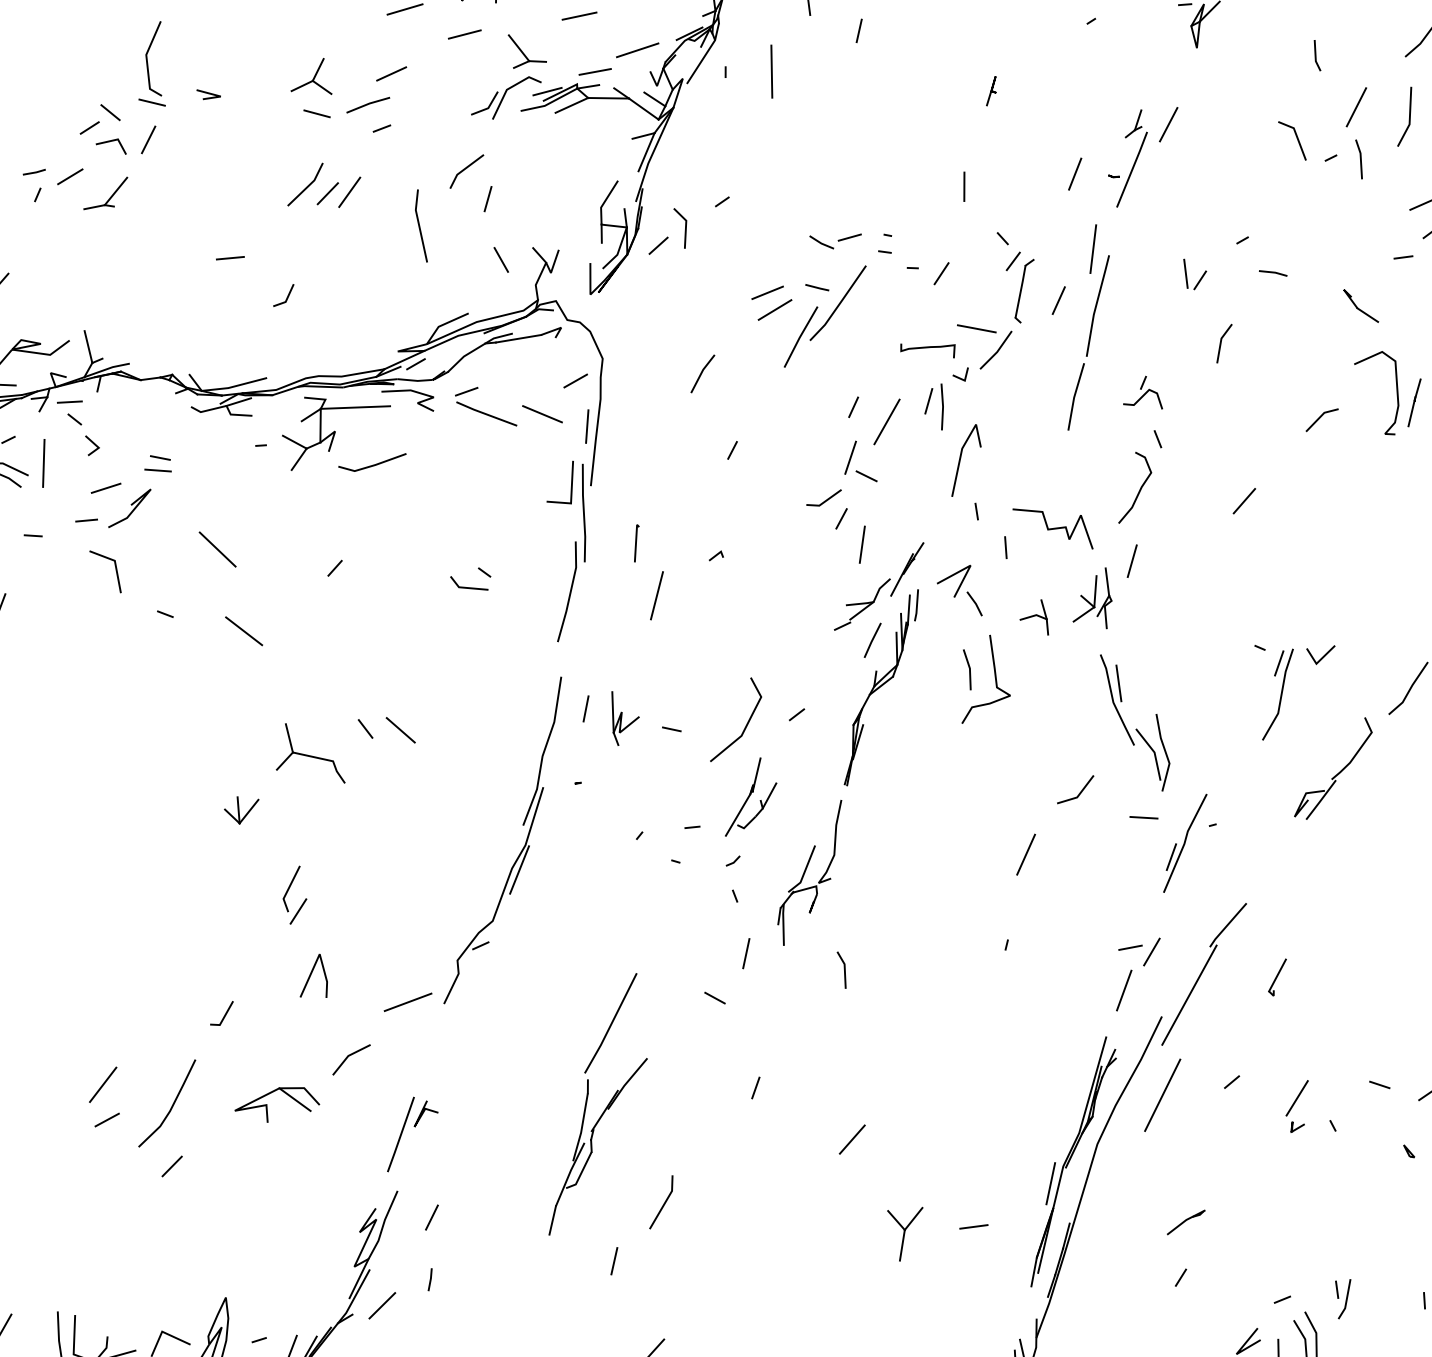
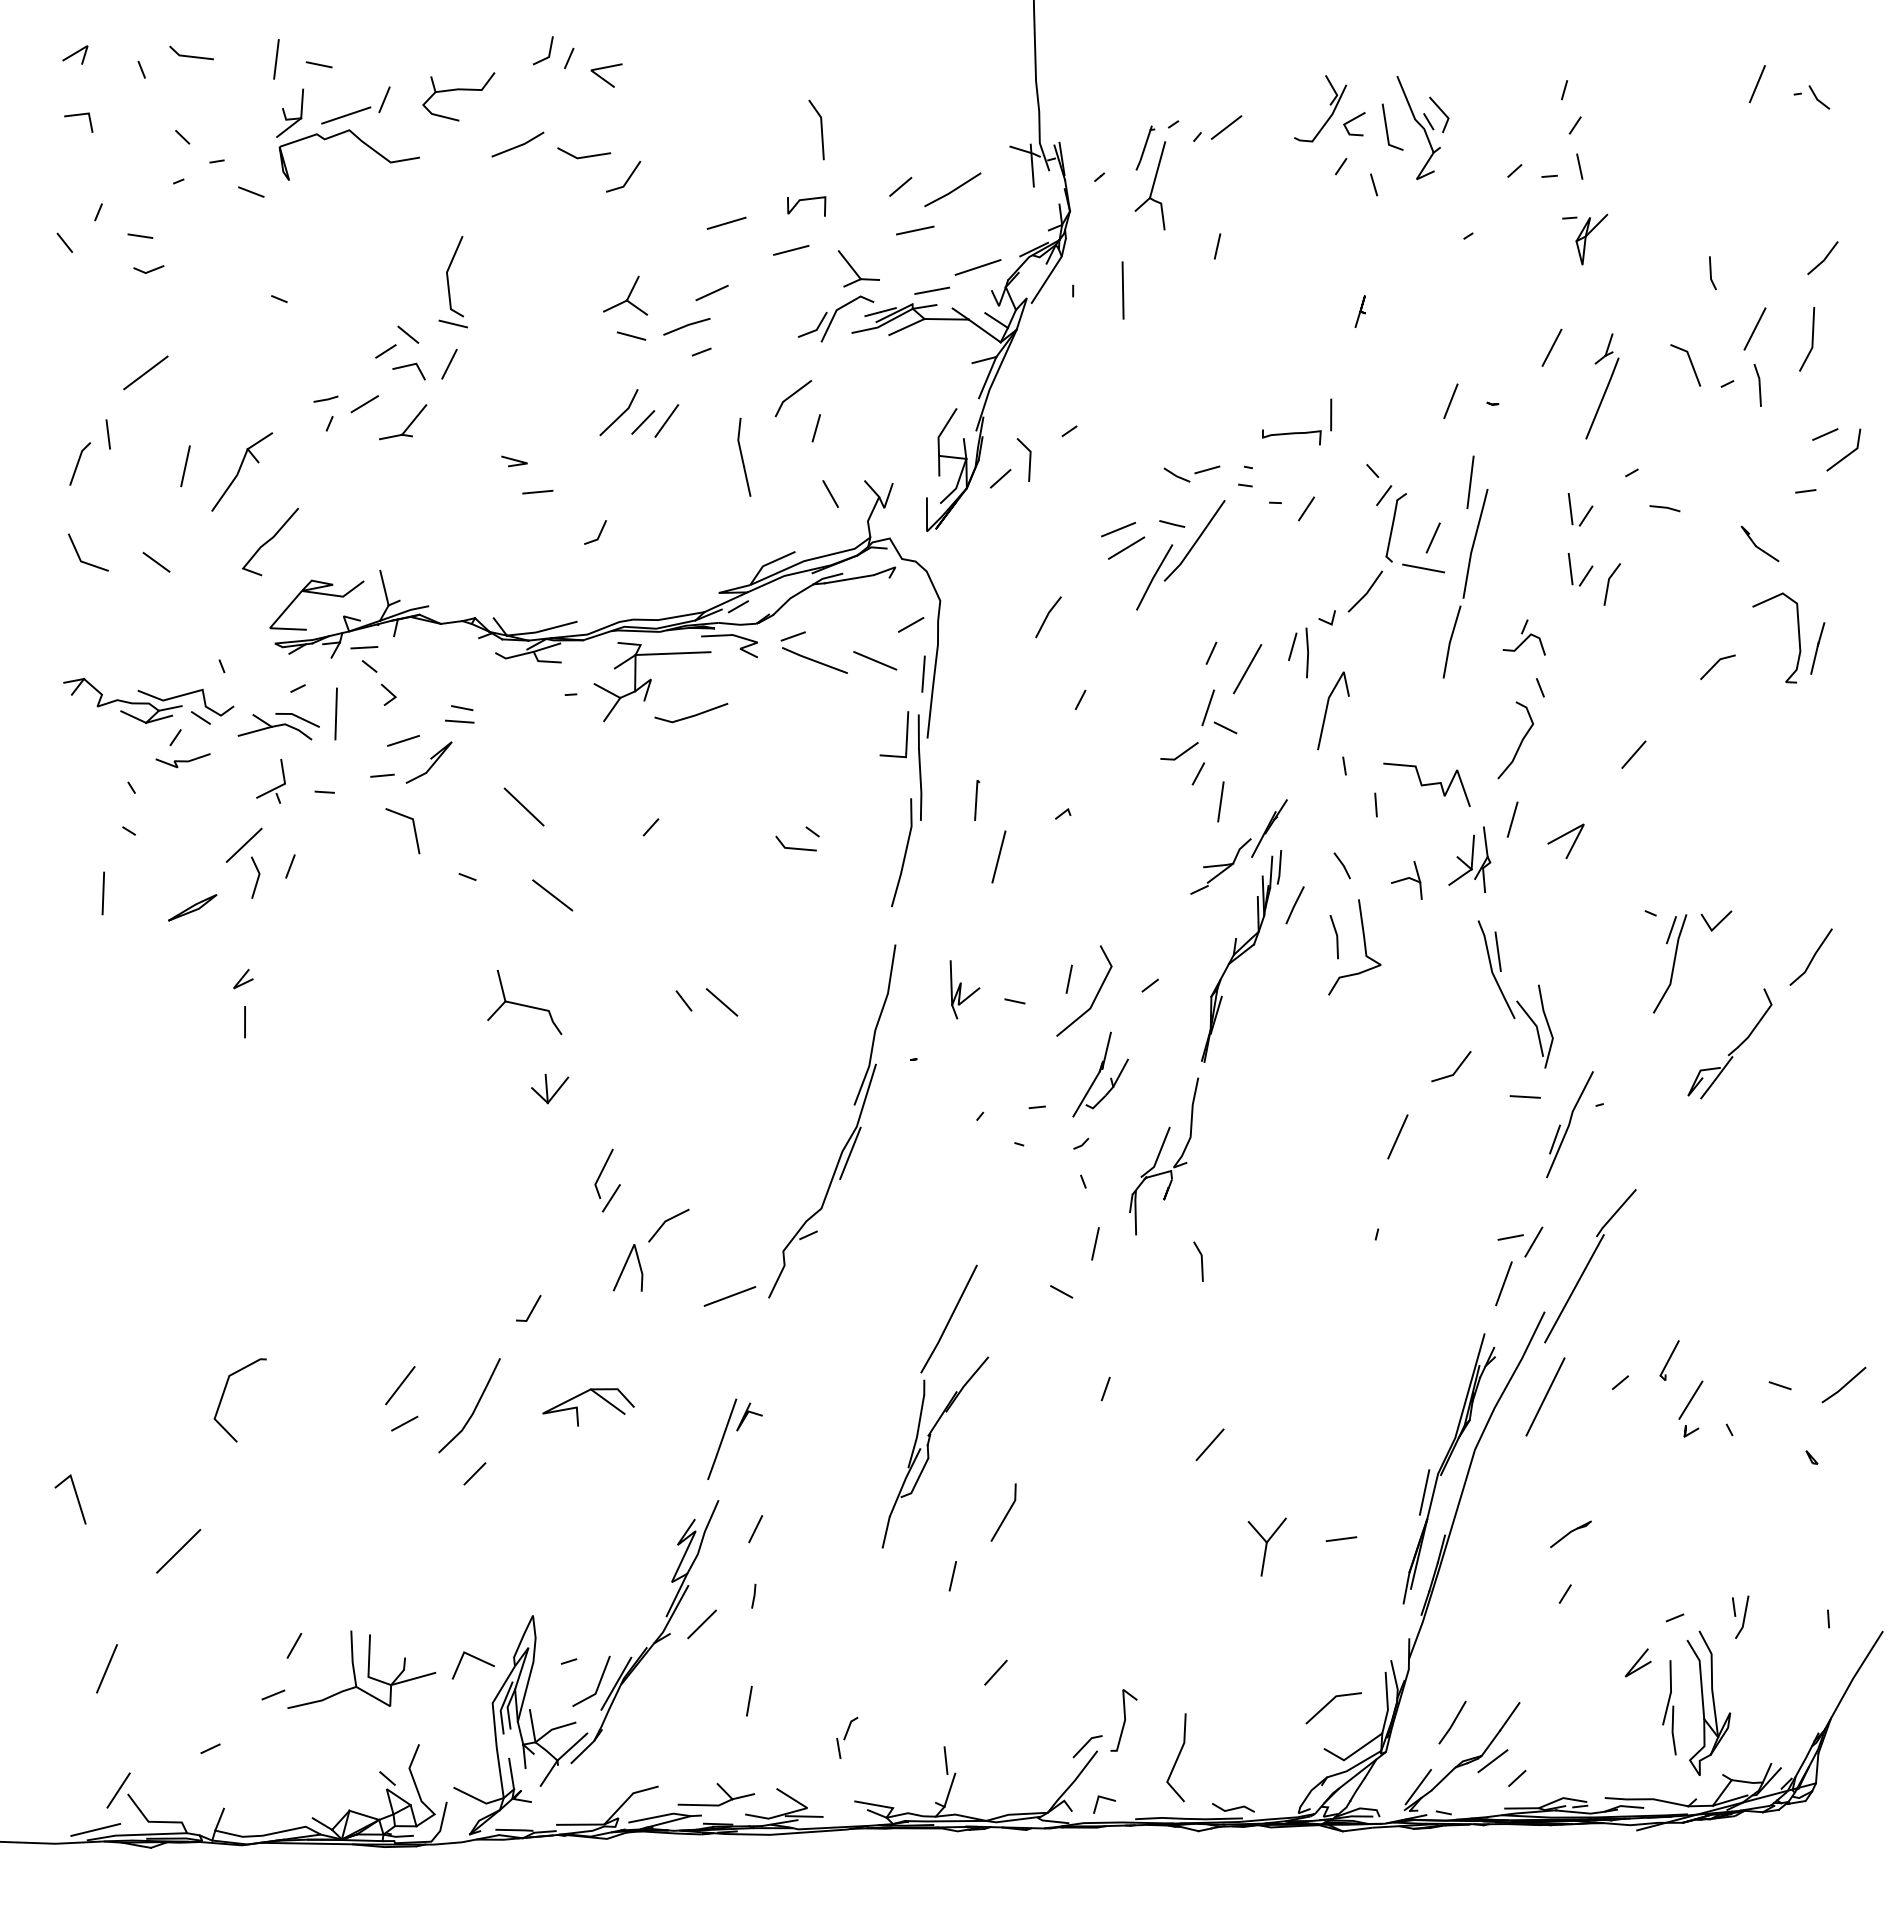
line: (208, 93) -> (514, 460), moved
part: (1132, 158) -> (1602, 386), moved
line: (976, 328) -> (1423, 568), moved
part: (1200, 333) -> (1586, 573), added
curve: (927, 348) -> (1291, 434), moved
line: (951, 576) -> (1563, 836), moved
line: (872, 640) -> (1294, 905), moved
line: (585, 708) -> (1068, 978), moved
part: (310, 752) -> (524, 1001), moved
part: (1277, 977) -> (1669, 1360), moved
line: (350, 1056) -> (667, 1221), moved

